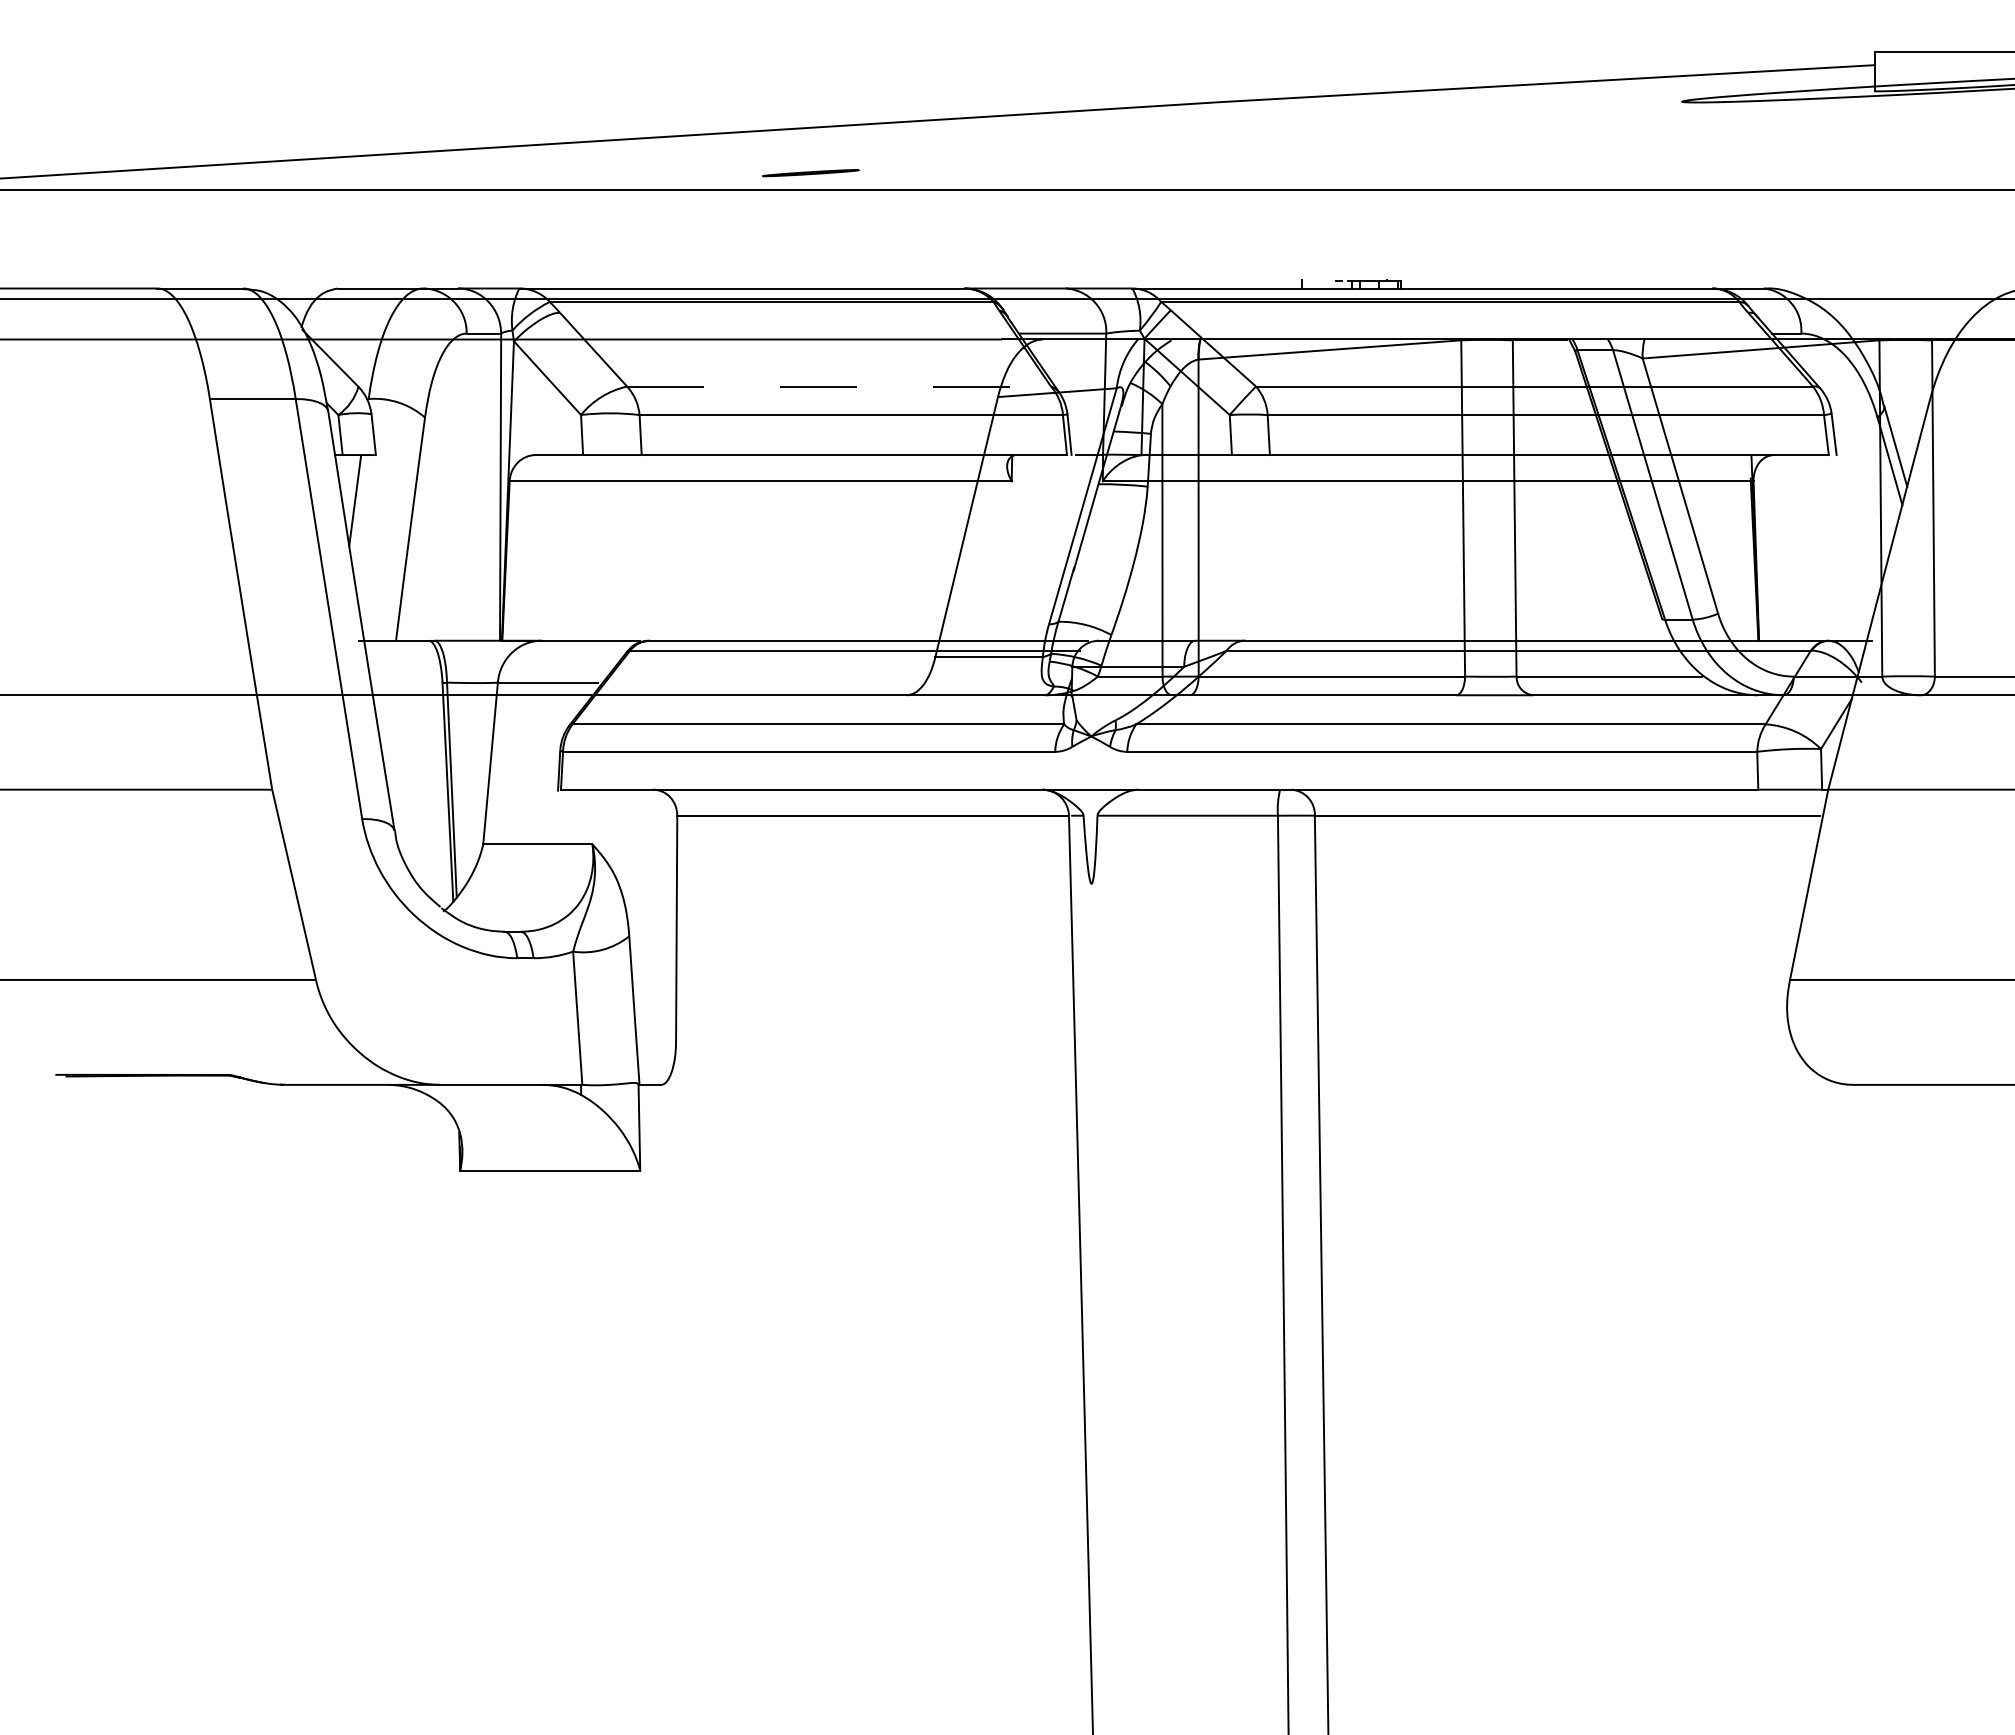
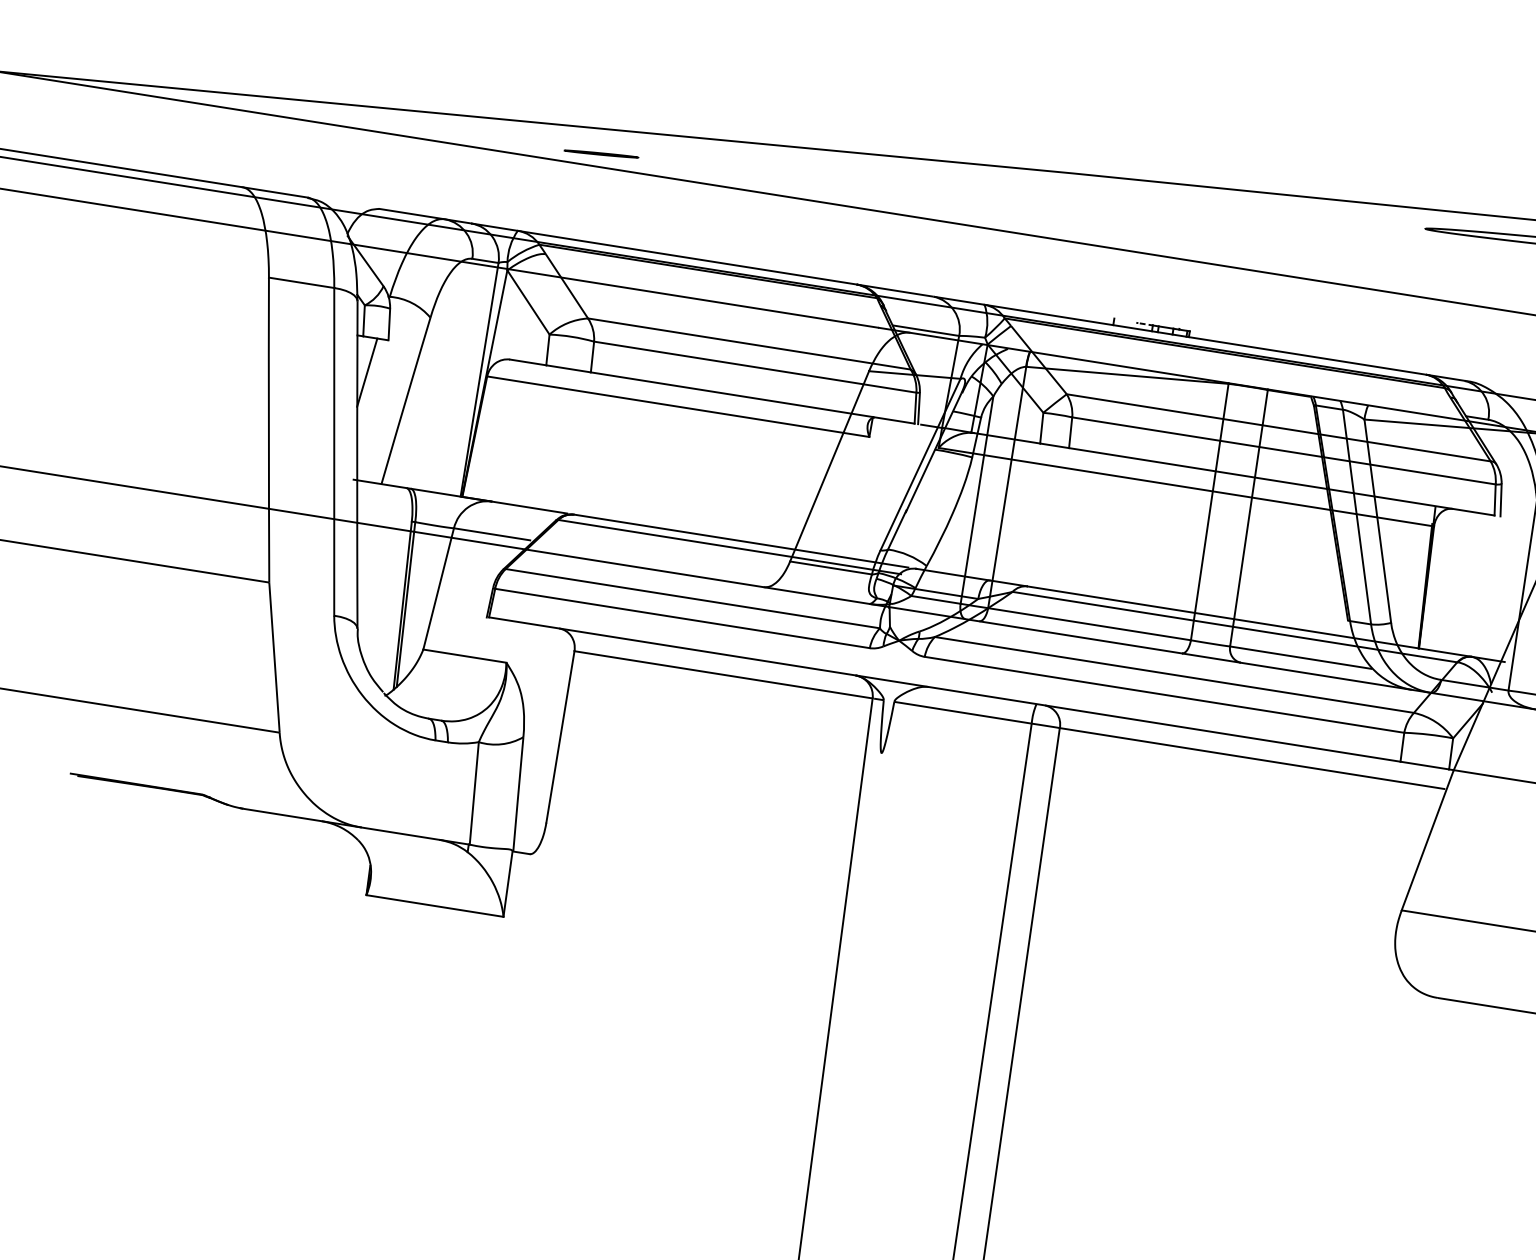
part: (810, 173) -> (601, 154), moved
line: (839, 386) -> (749, 344), dashed -> solid

